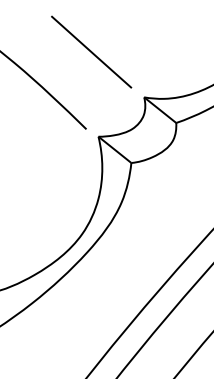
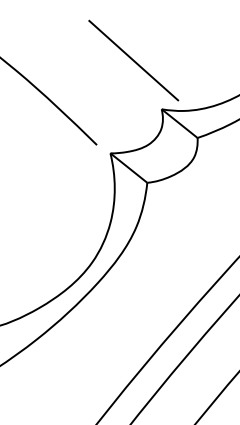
line: (91, 52) -> (133, 60), moved

